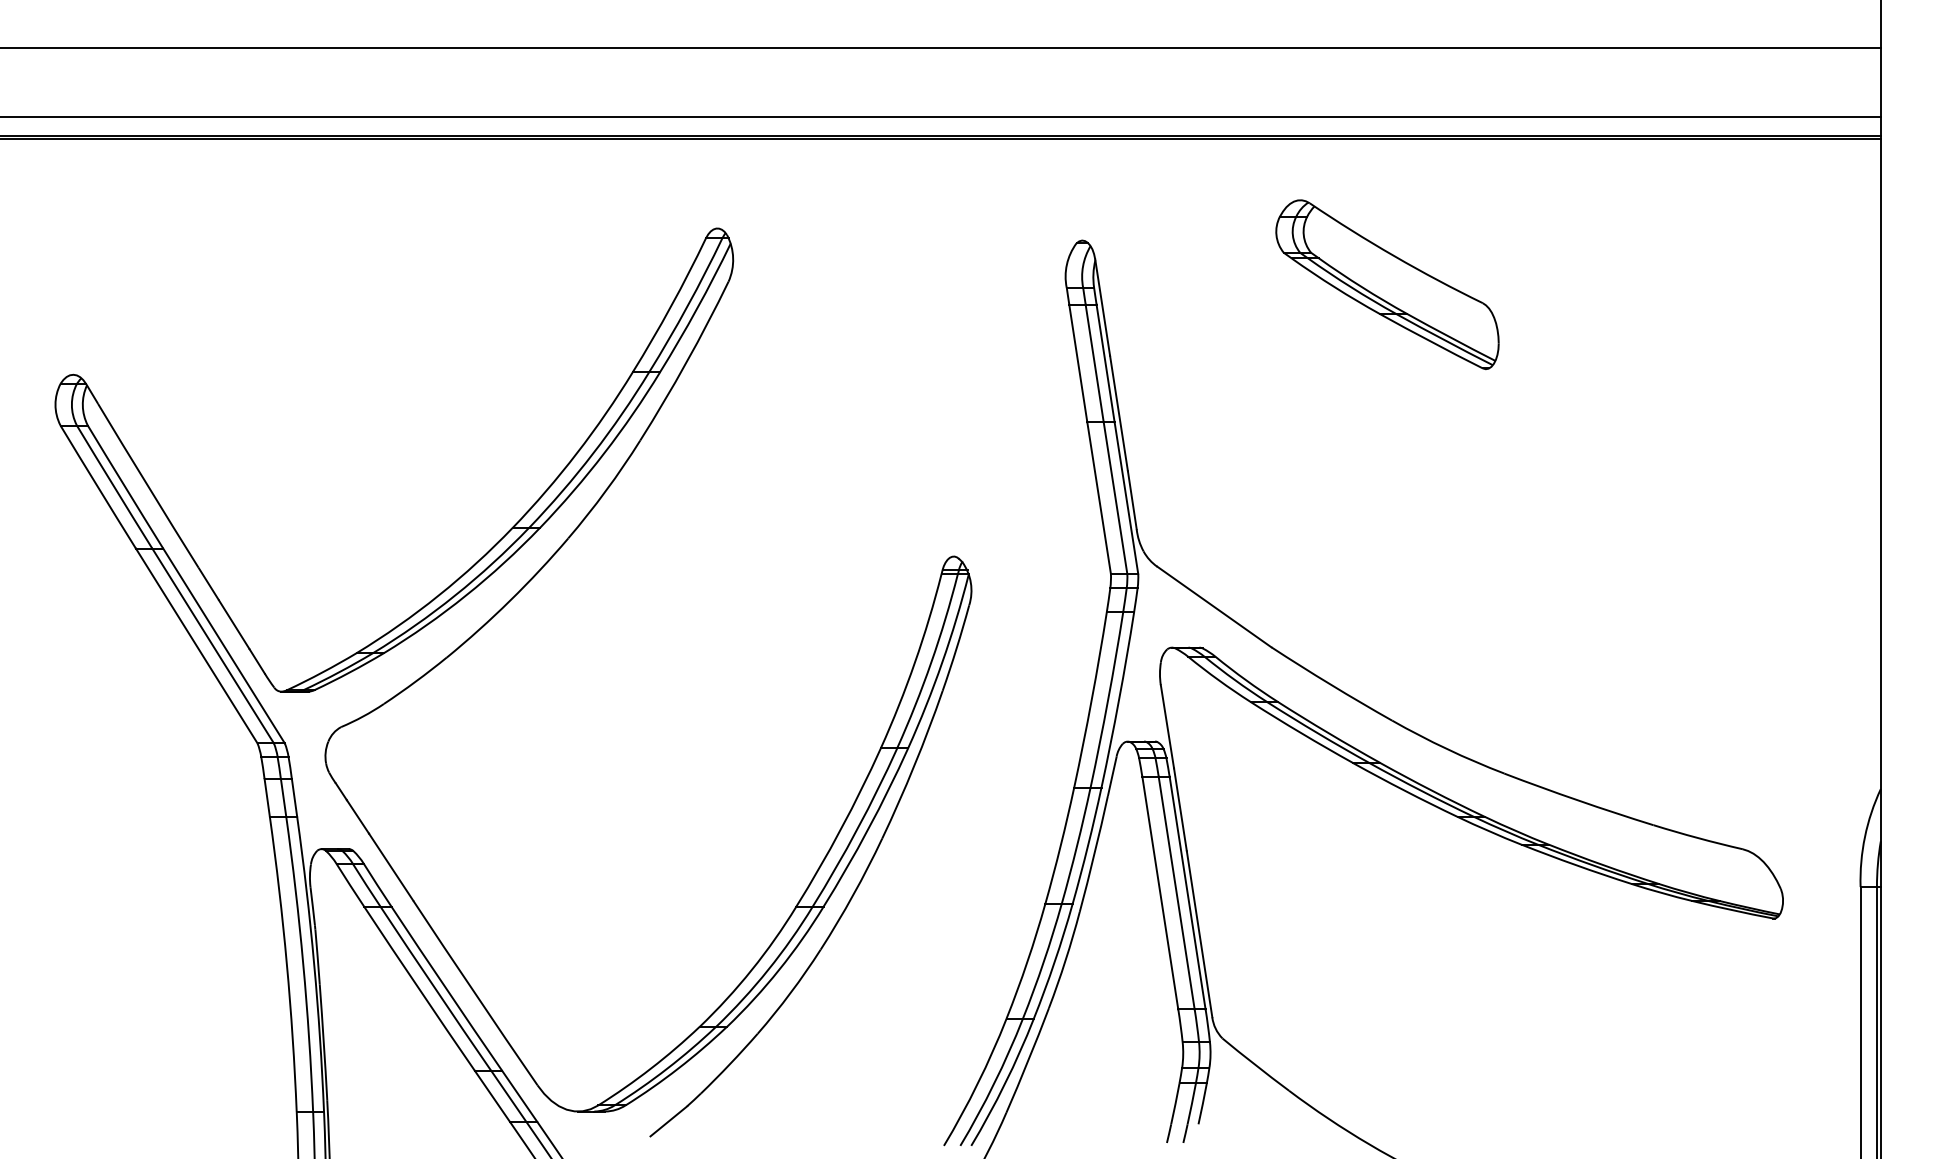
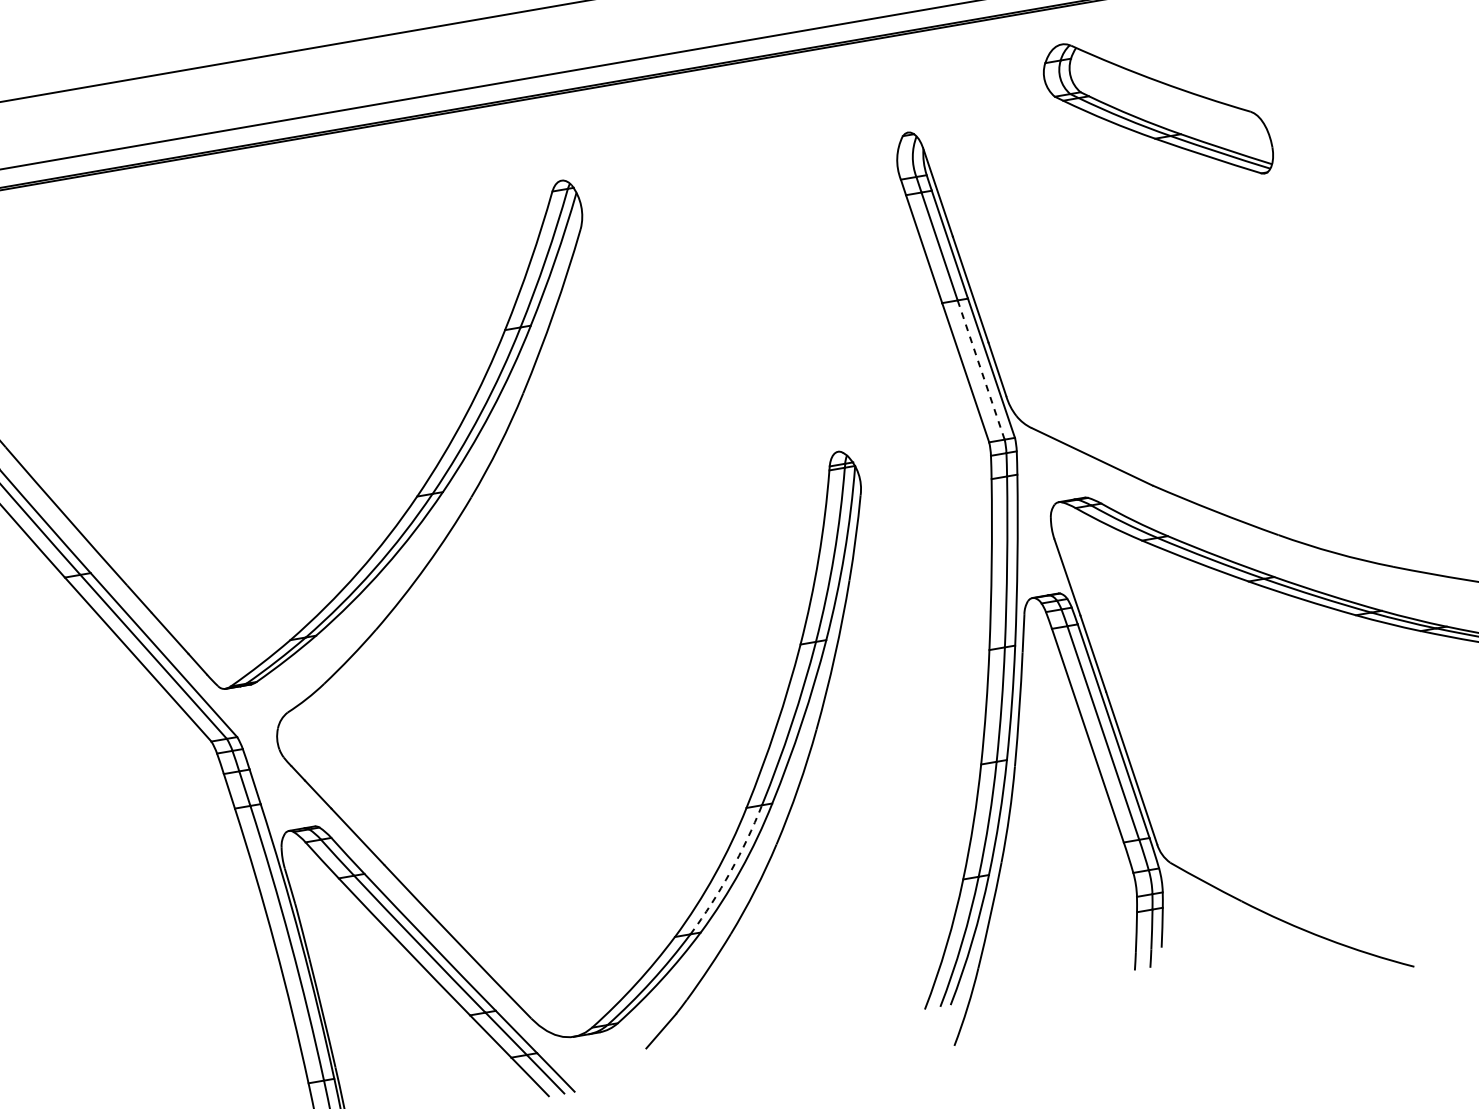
part: (1387, 284) -> (1157, 109), moved
line: (1115, 497) -> (981, 369), solid -> dashed
arc: (768, 969) -> (730, 871), solid -> dashed

